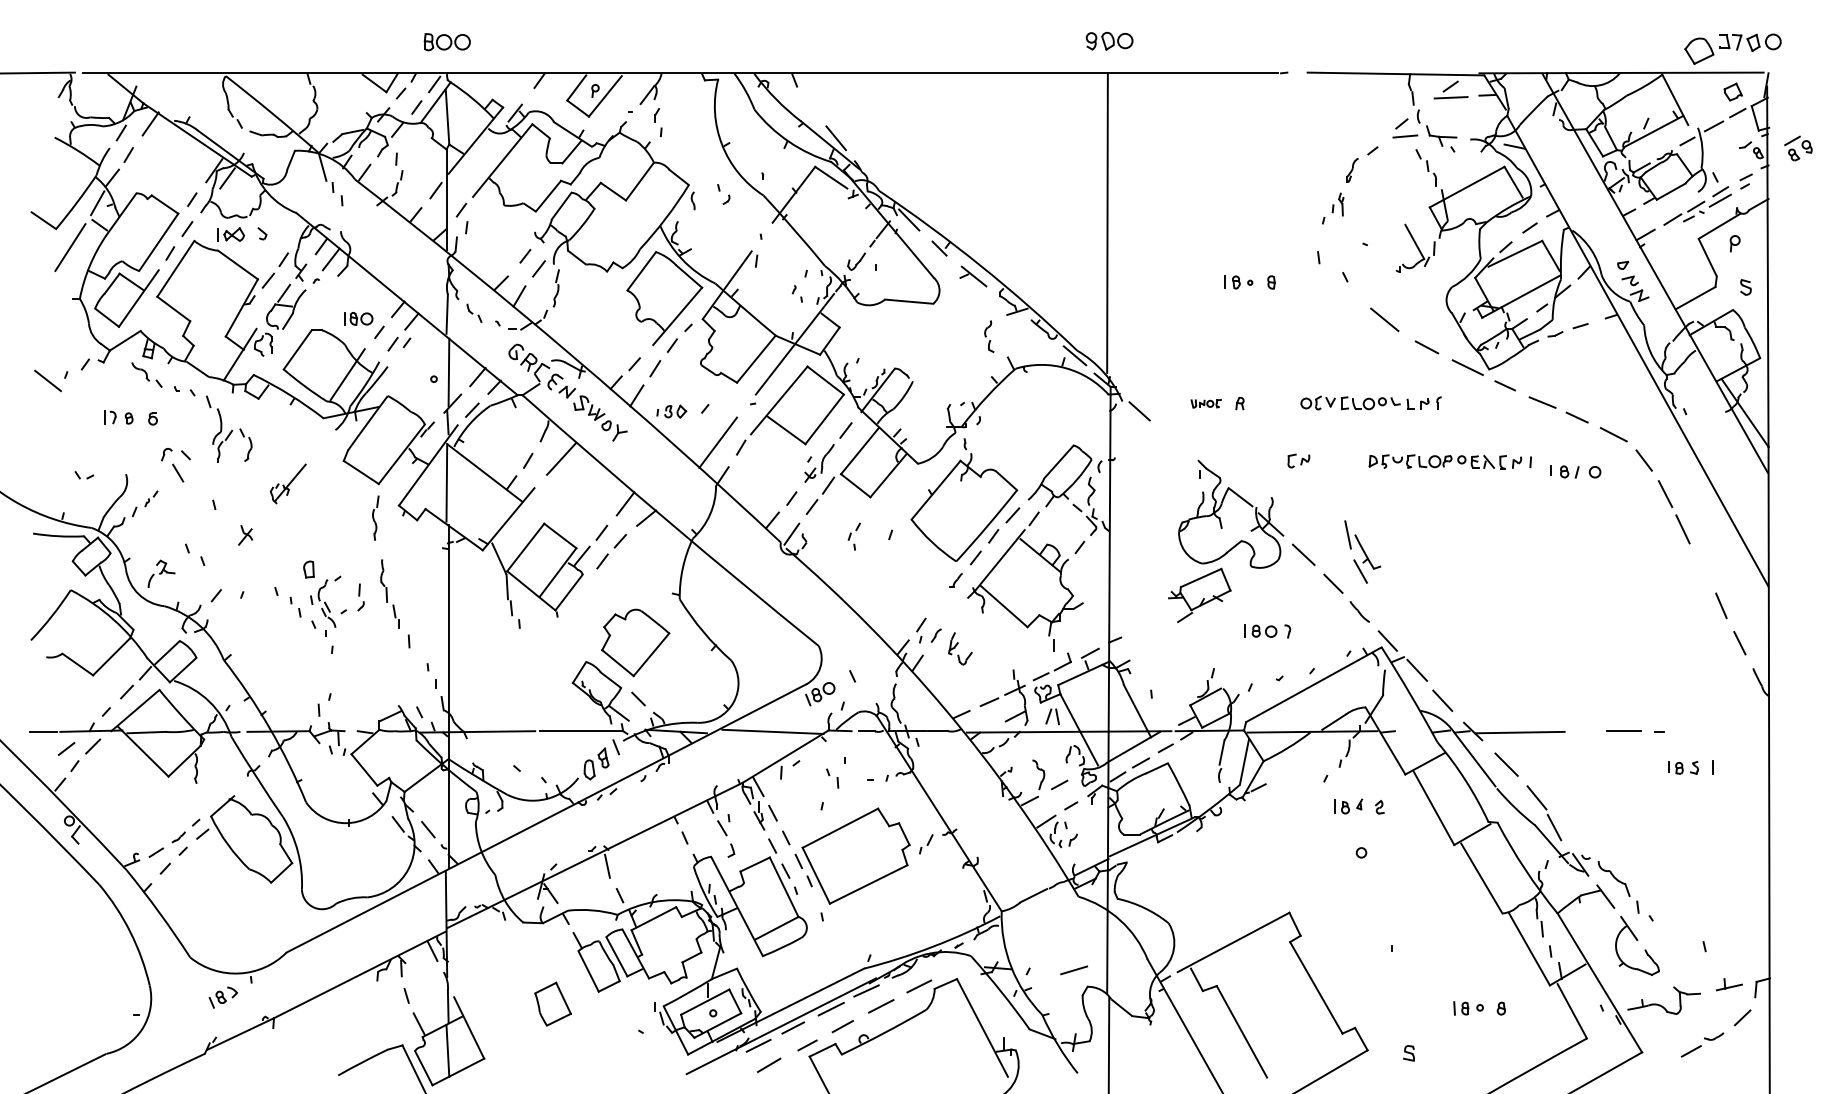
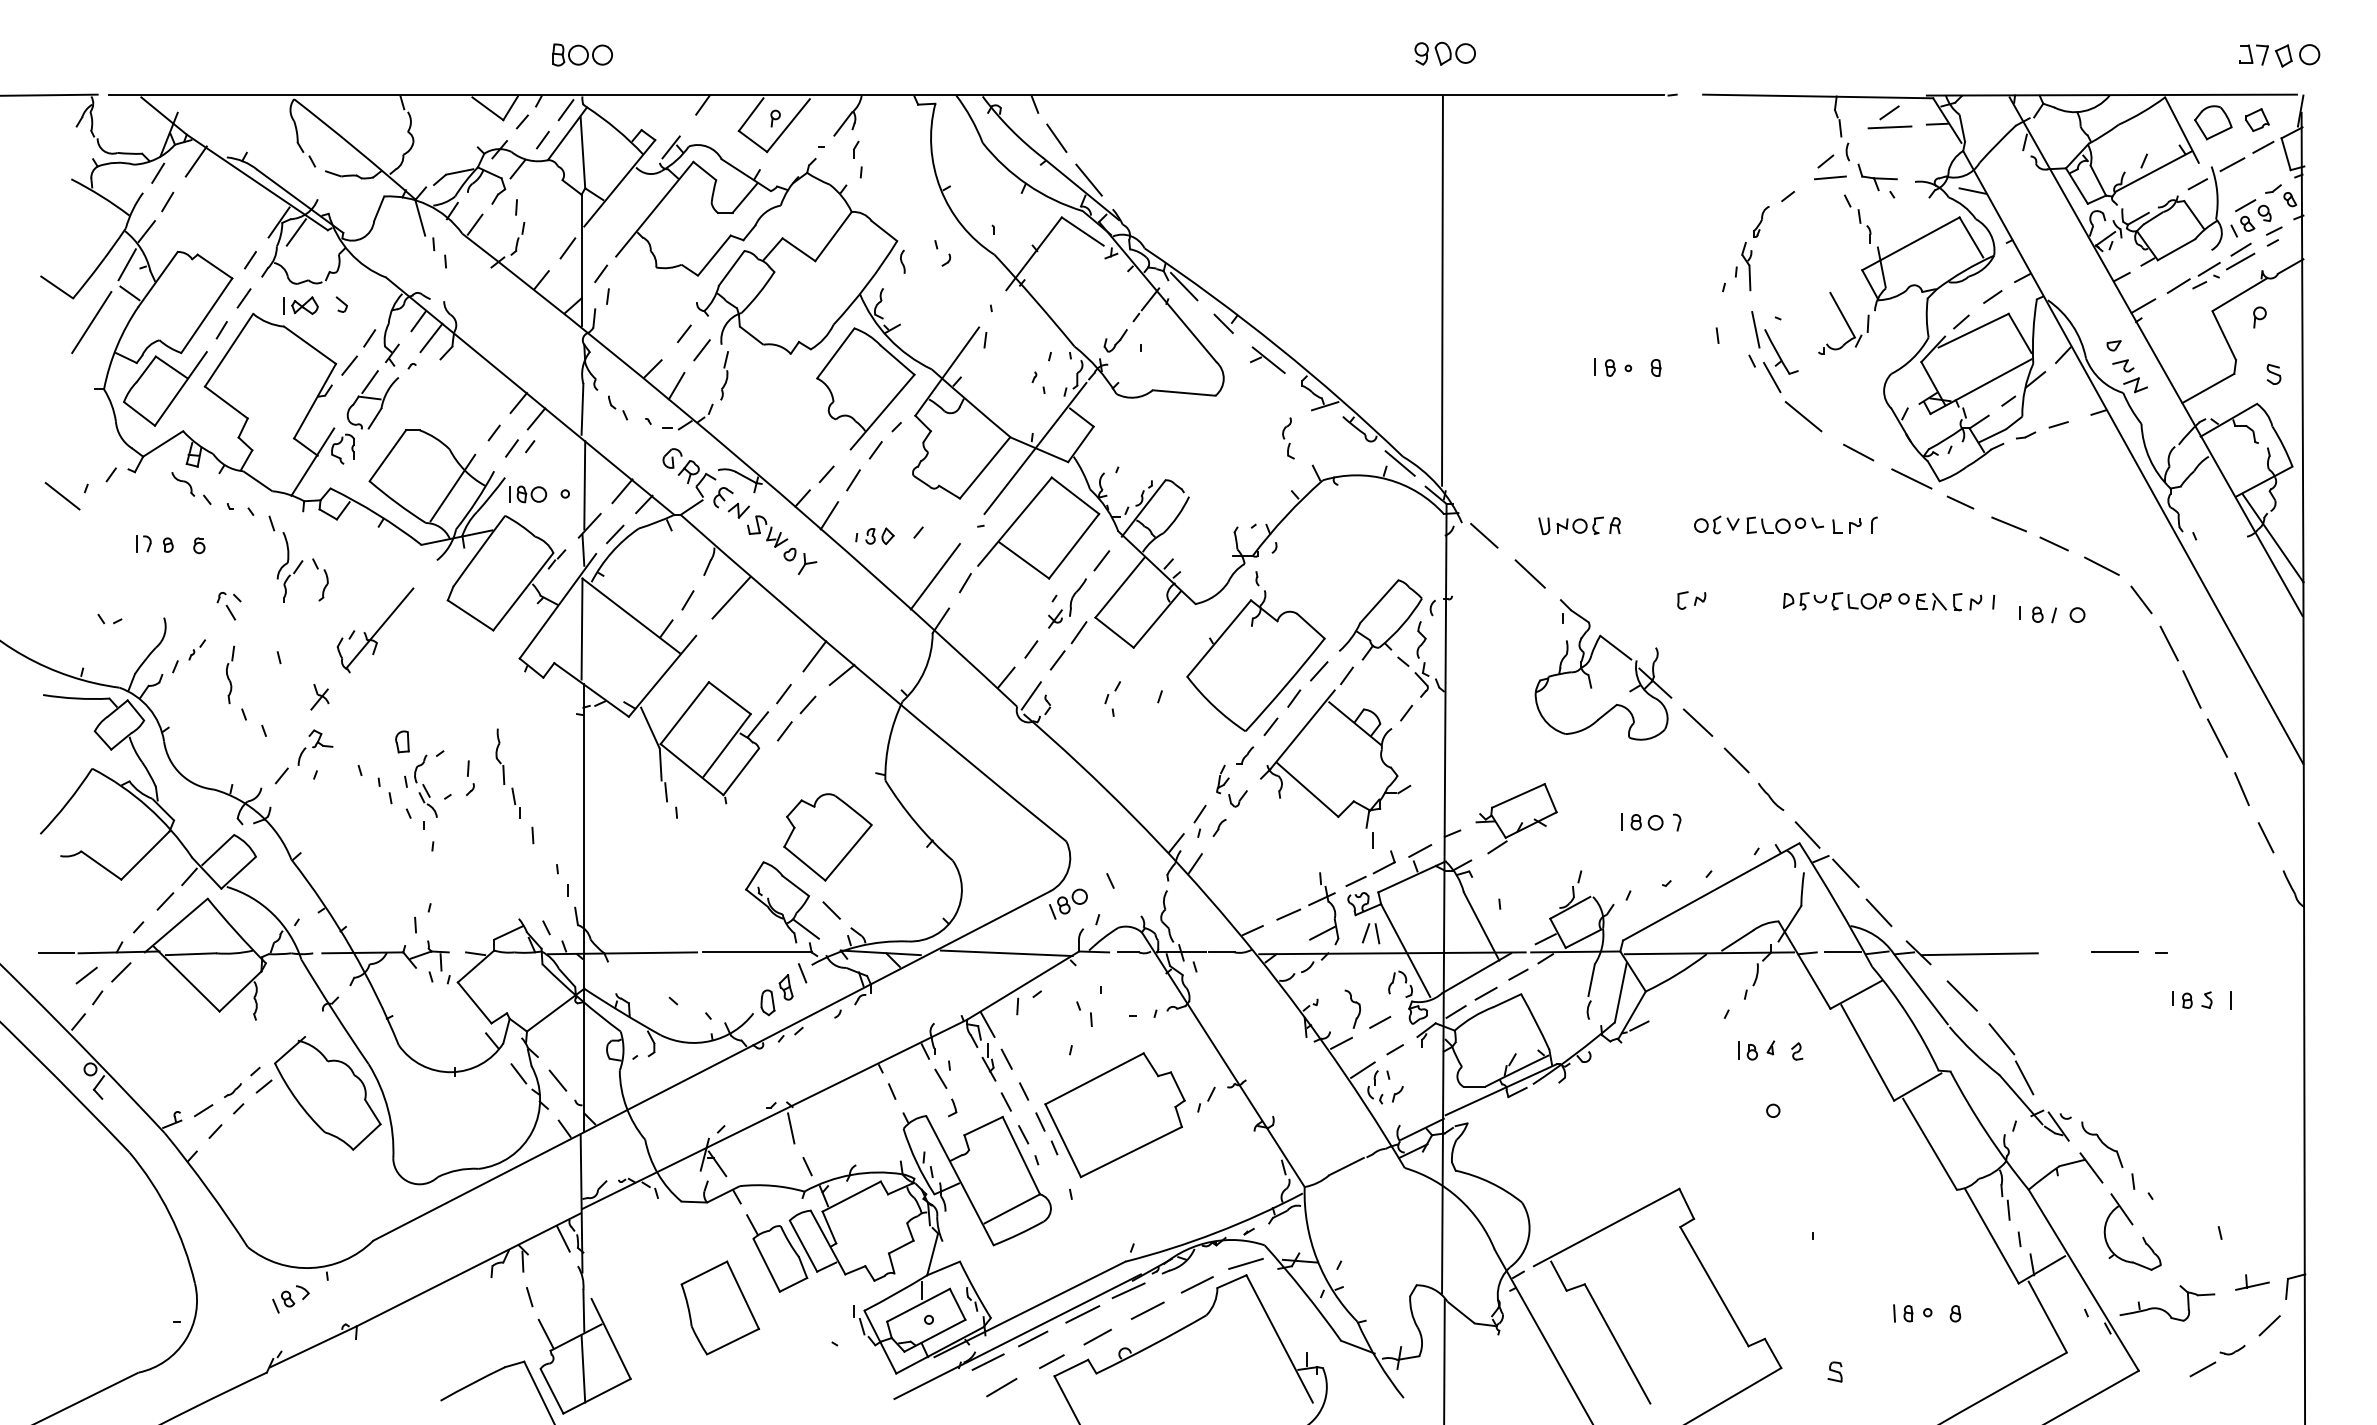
part: (1699, 51) -> (2213, 122), moved
line: (811, 105) -> (1056, 137), added
part: (1798, 148) -> (2253, 215), moved
part: (1340, 204) -> (1746, 266), size x1.67
part: (358, 318) -> (528, 494), moved
part: (1205, 403) -> (1570, 525), size x1.67
line: (1174, 440) -> (1529, 573), added
part: (175, 465) -> (228, 606), size x0.62
part: (288, 484) -> (375, 630), size x1.67
part: (375, 517) -> (230, 674), moved
part: (1362, 552) -> (1774, 352), moved
line: (1702, 566) -> (2217, 737), added
part: (161, 573) -> (315, 747), moved
part: (1199, 595) -> (1516, 818), moved
part: (960, 648) -> (1231, 785), moved
line: (1414, 731) -> (1842, 952), added
line: (1073, 970) -> (1245, 1263), moved
part: (553, 1003) -> (720, 1307), size x1.67

